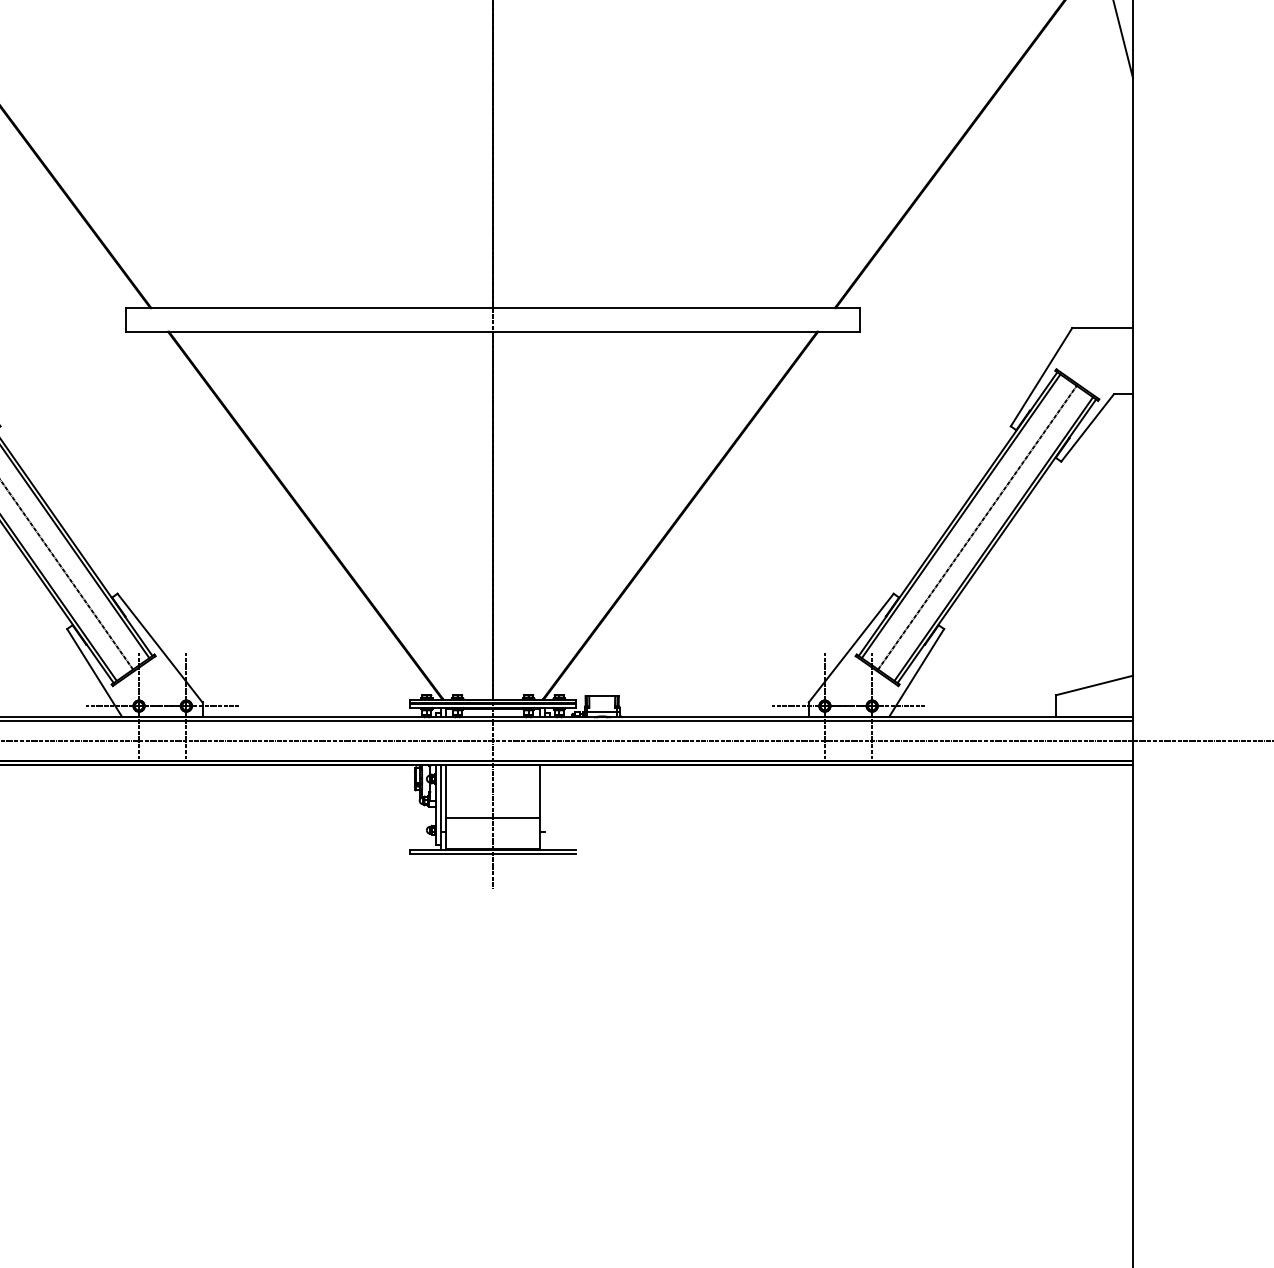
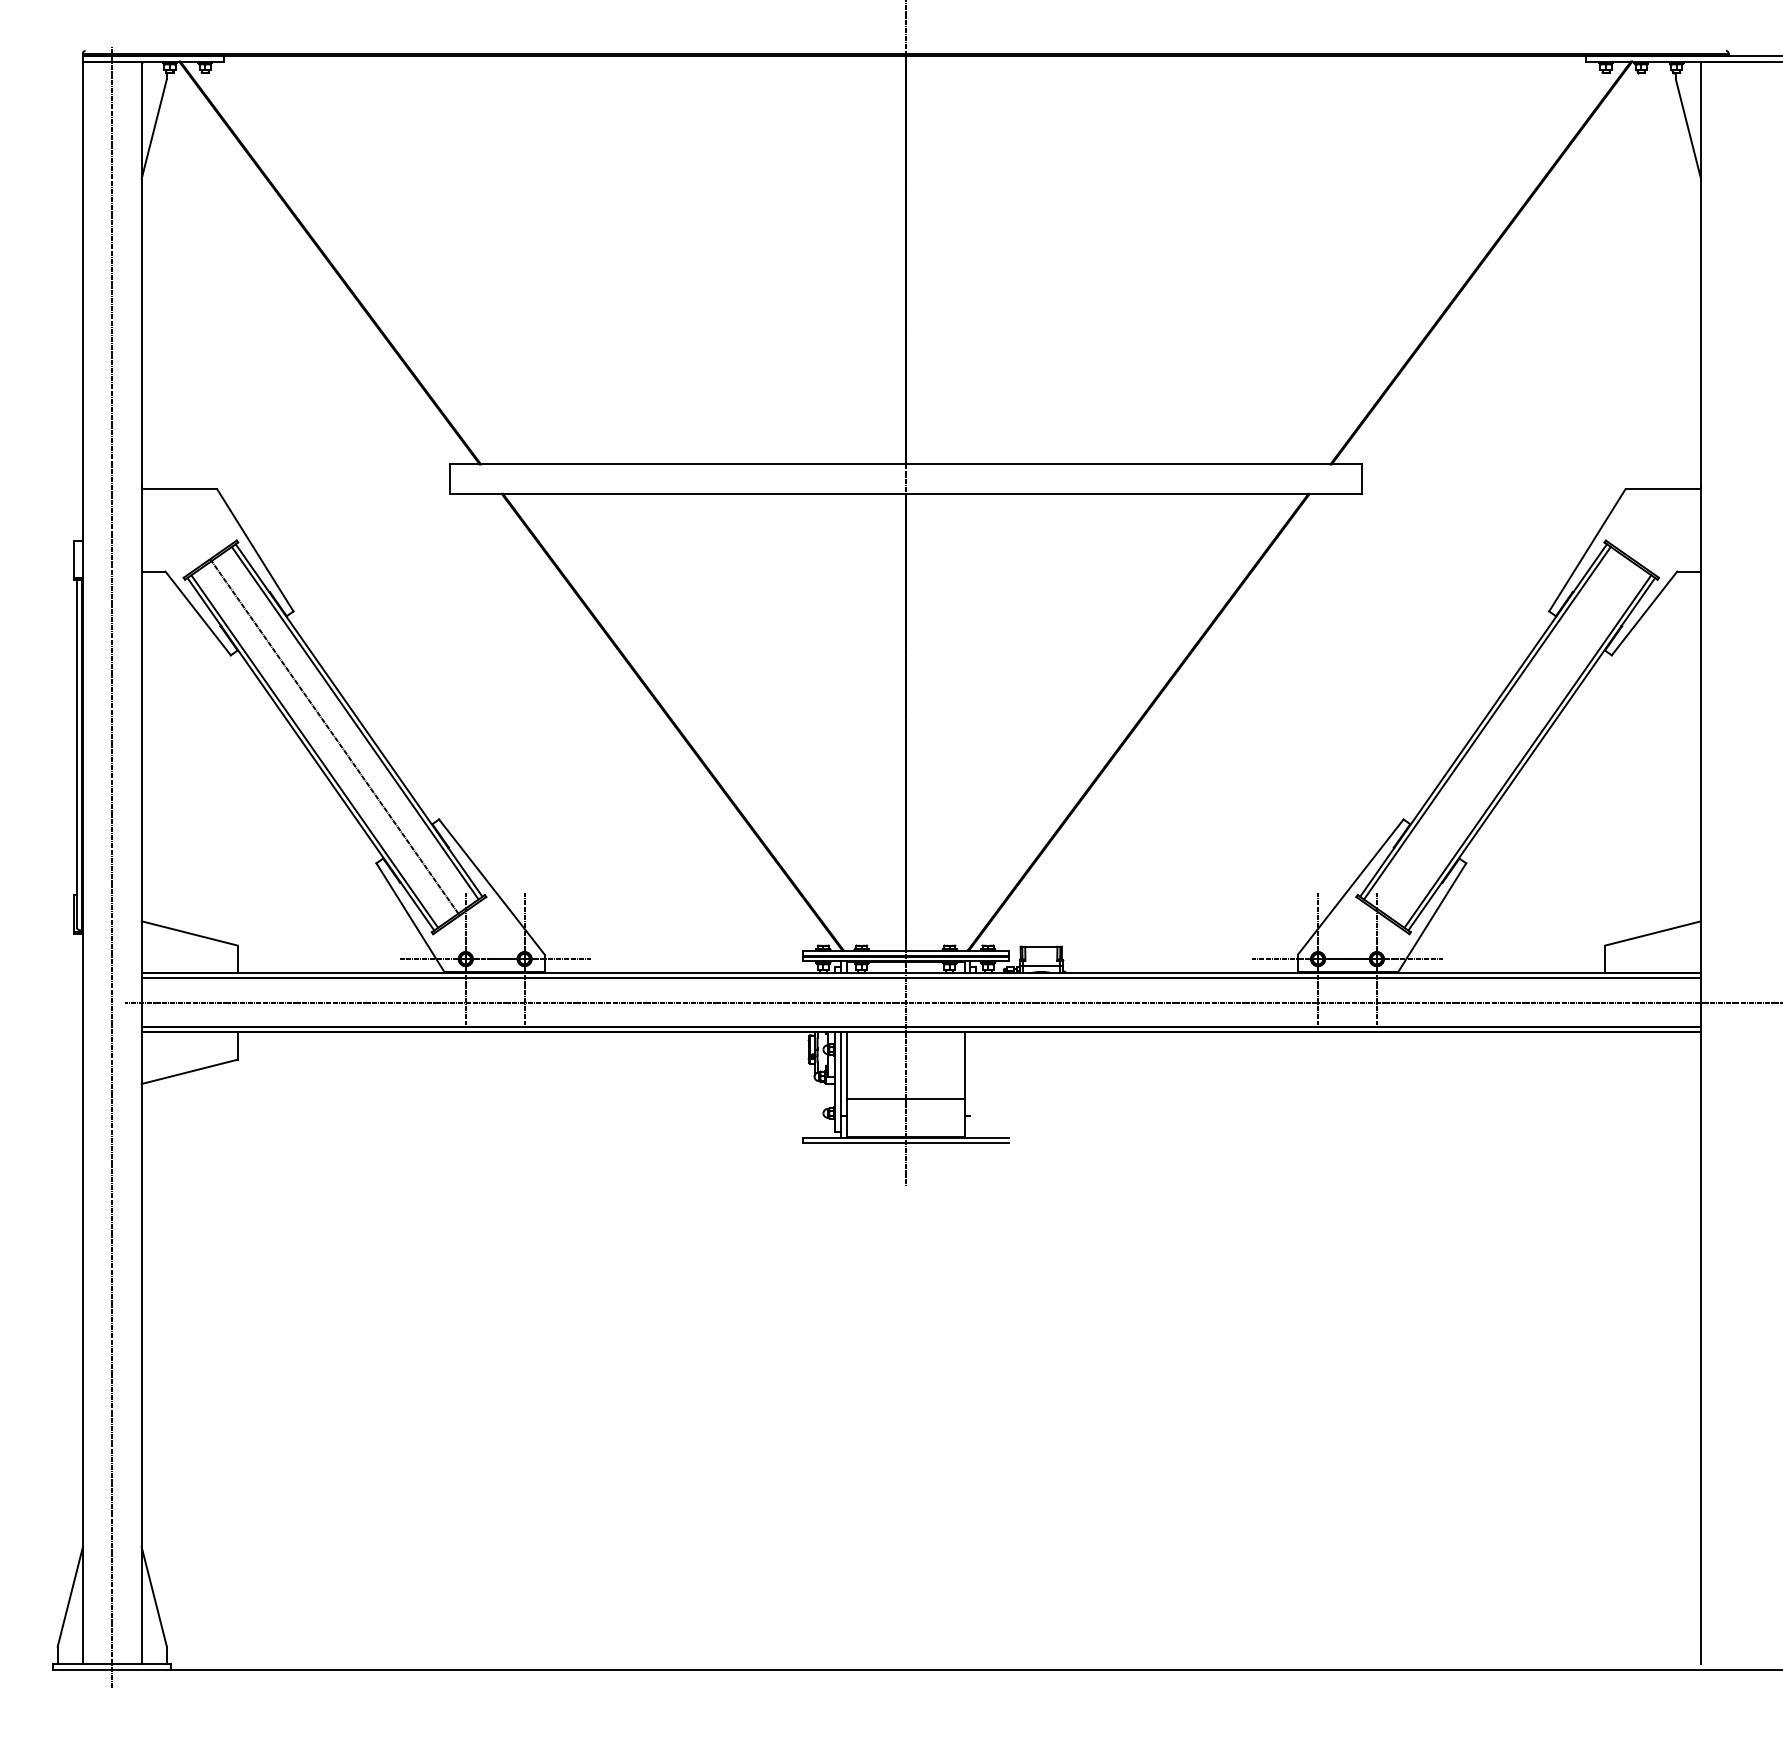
line: (977, 527) -> (1507, 737), removed

